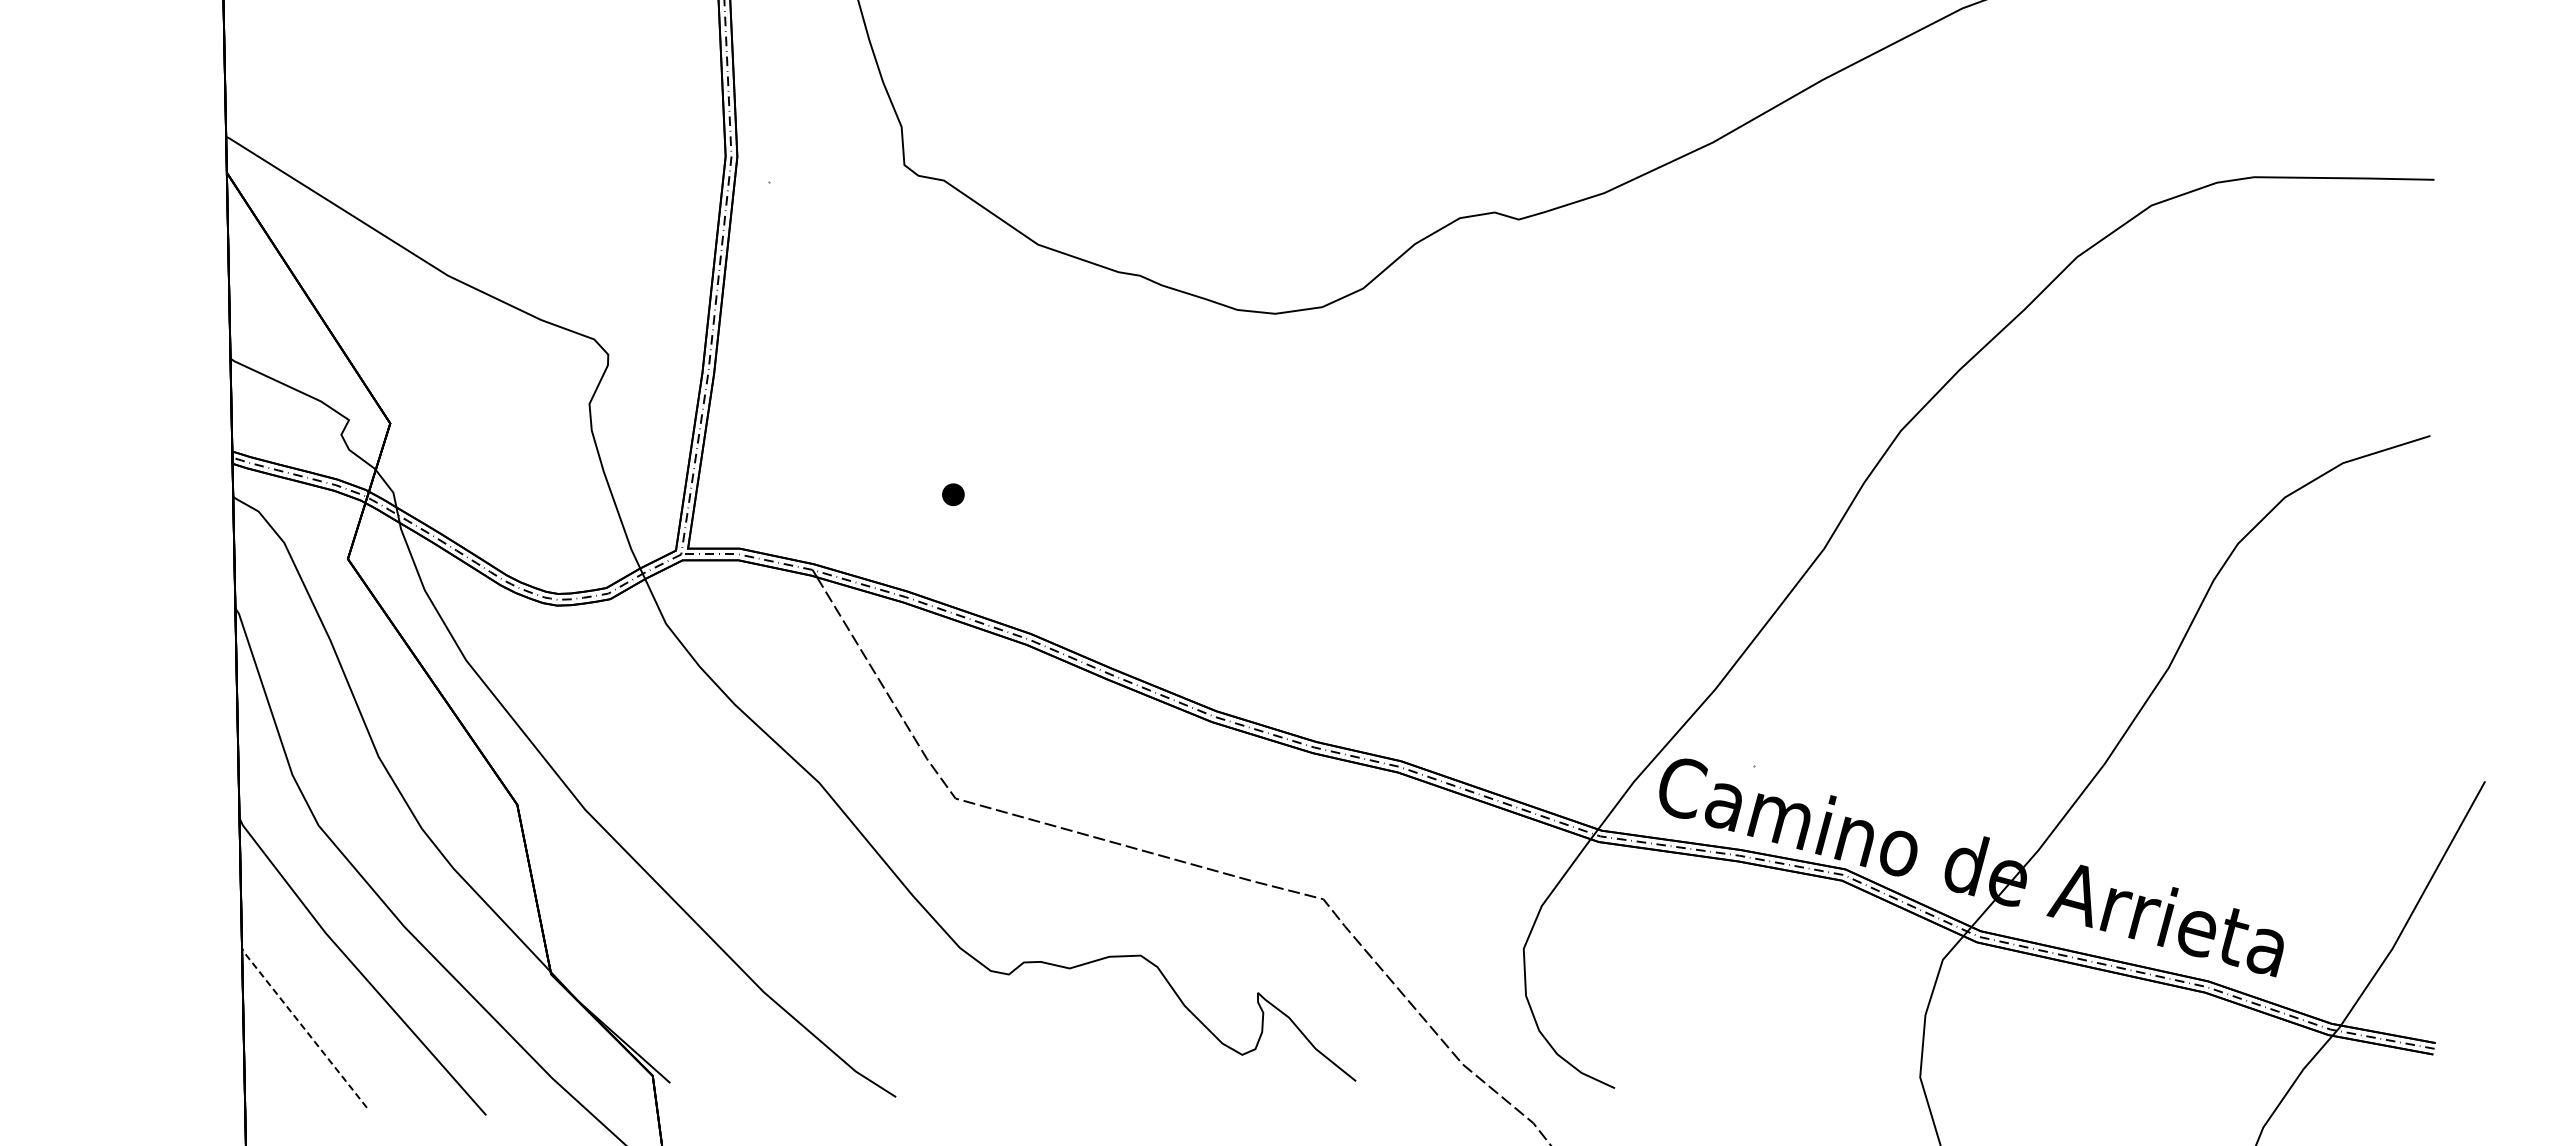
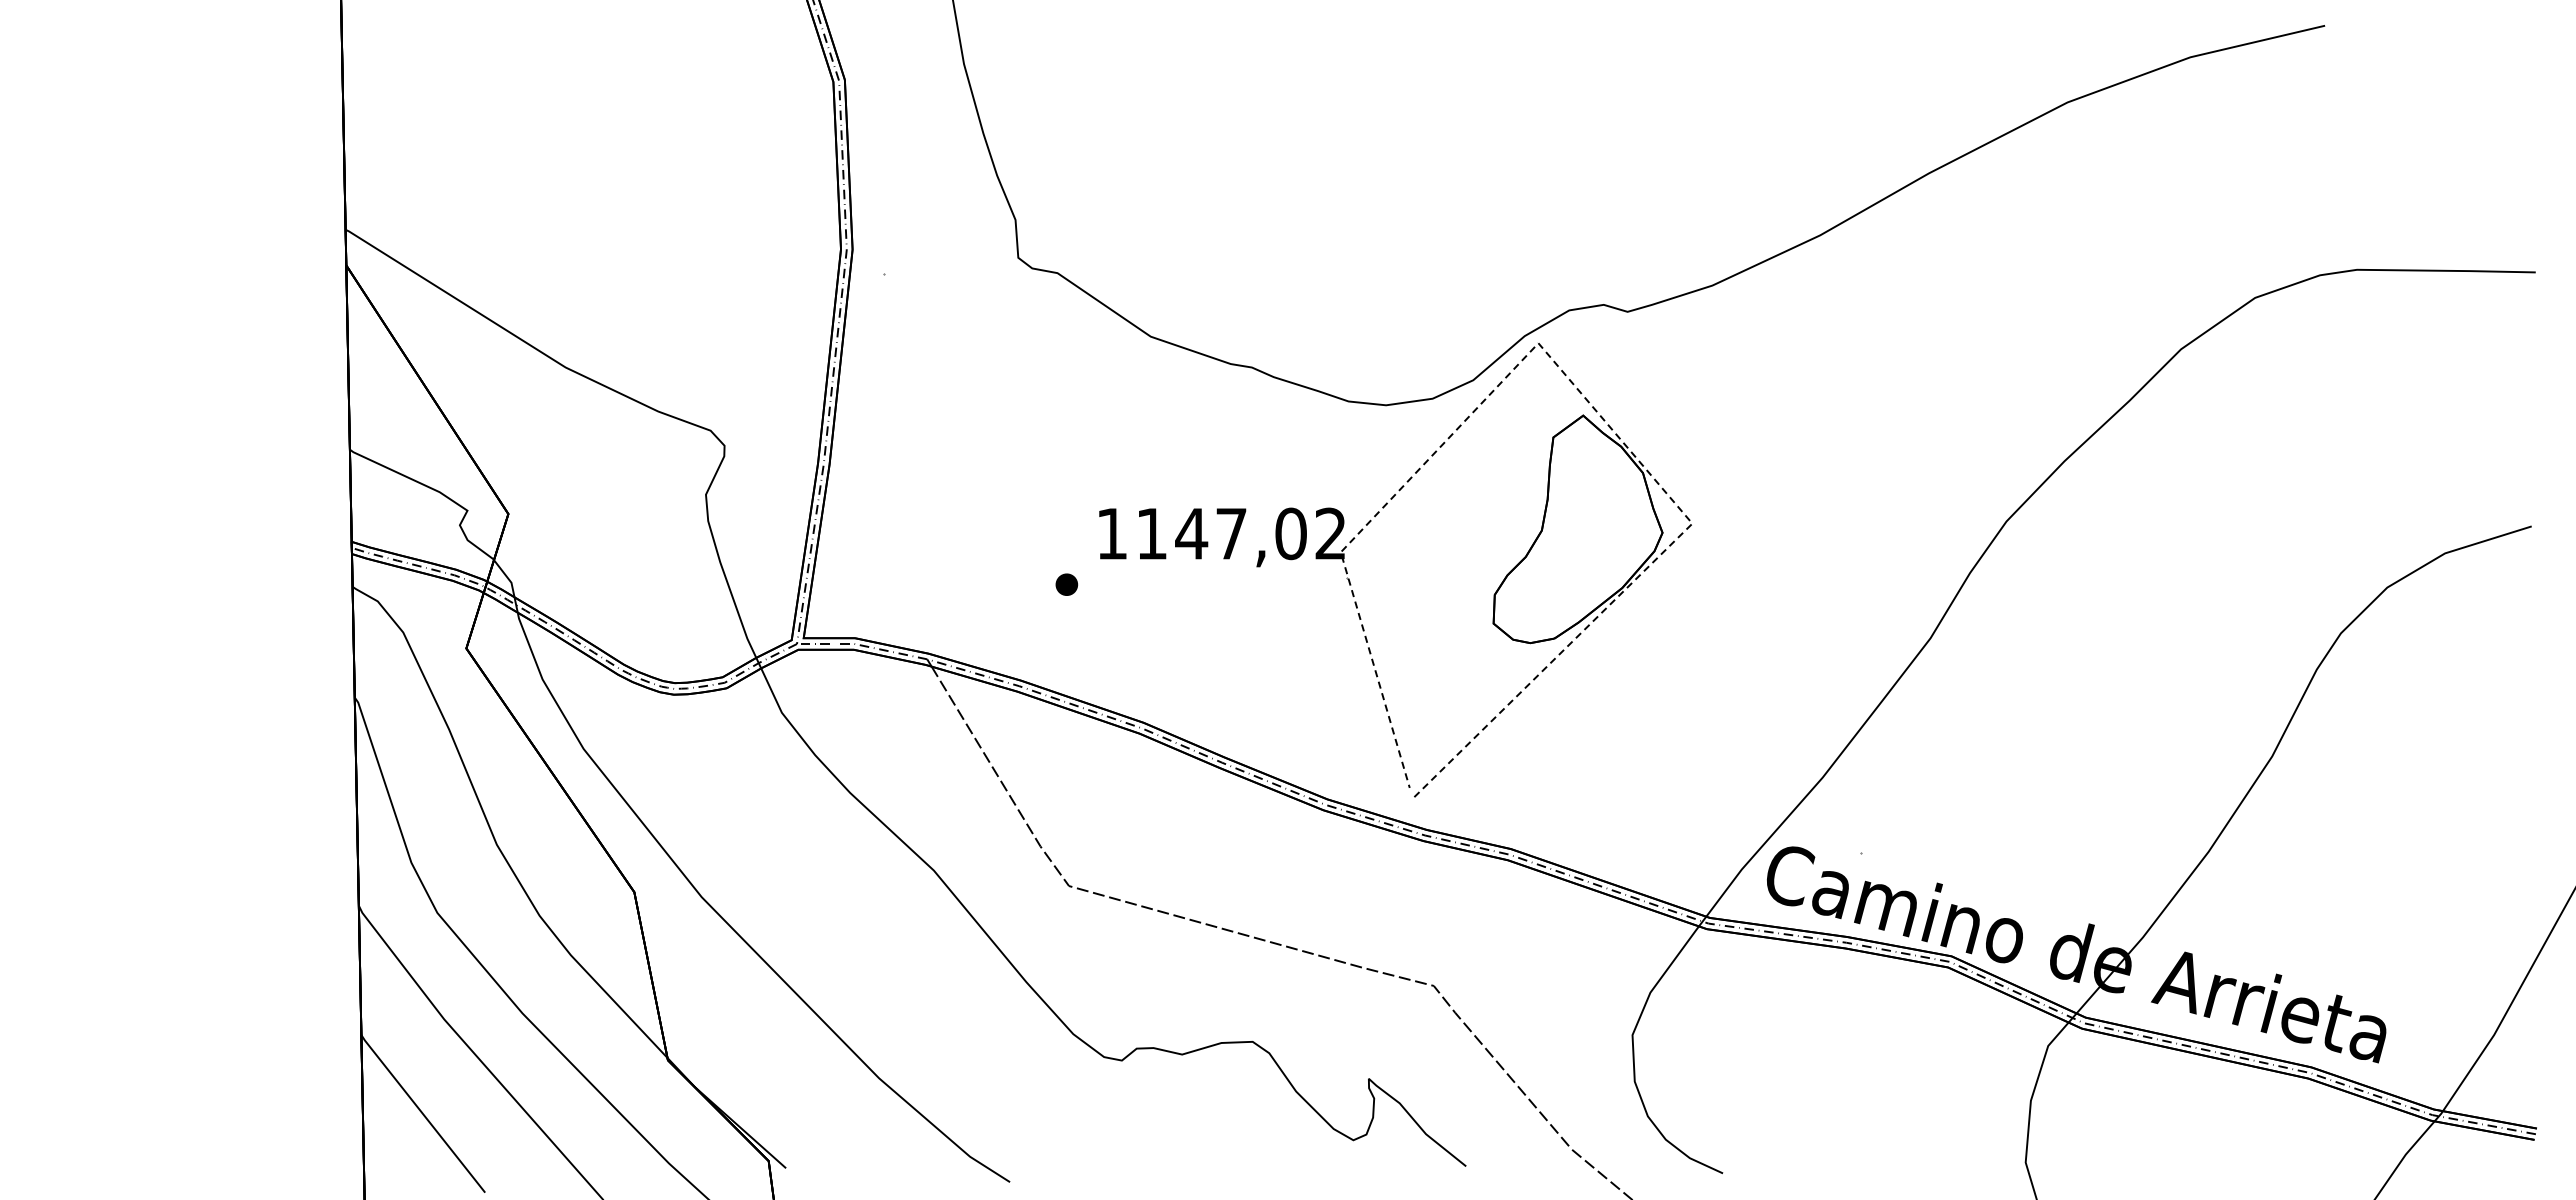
part: (1240, 494) -> (1351, 584), added
line: (302, 1026) -> (421, 1112), dashed -> solid

